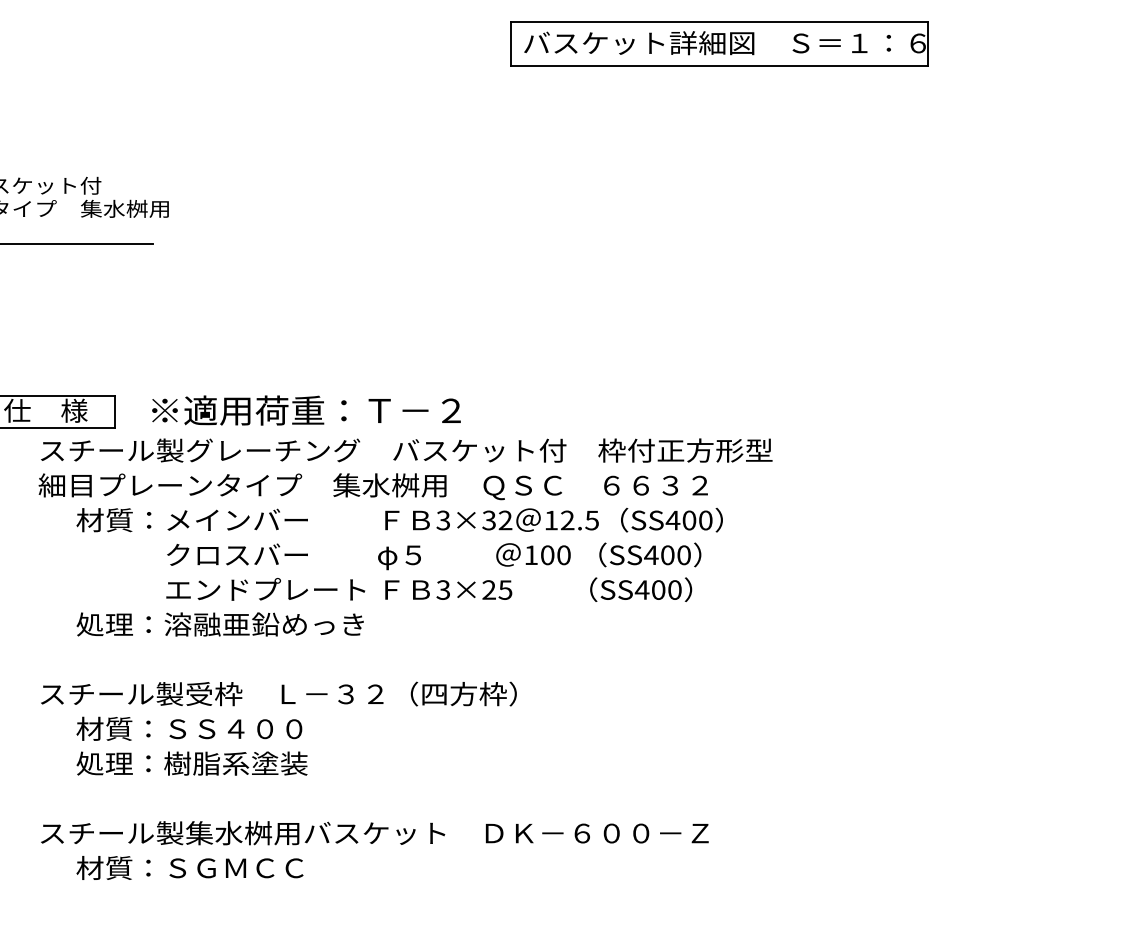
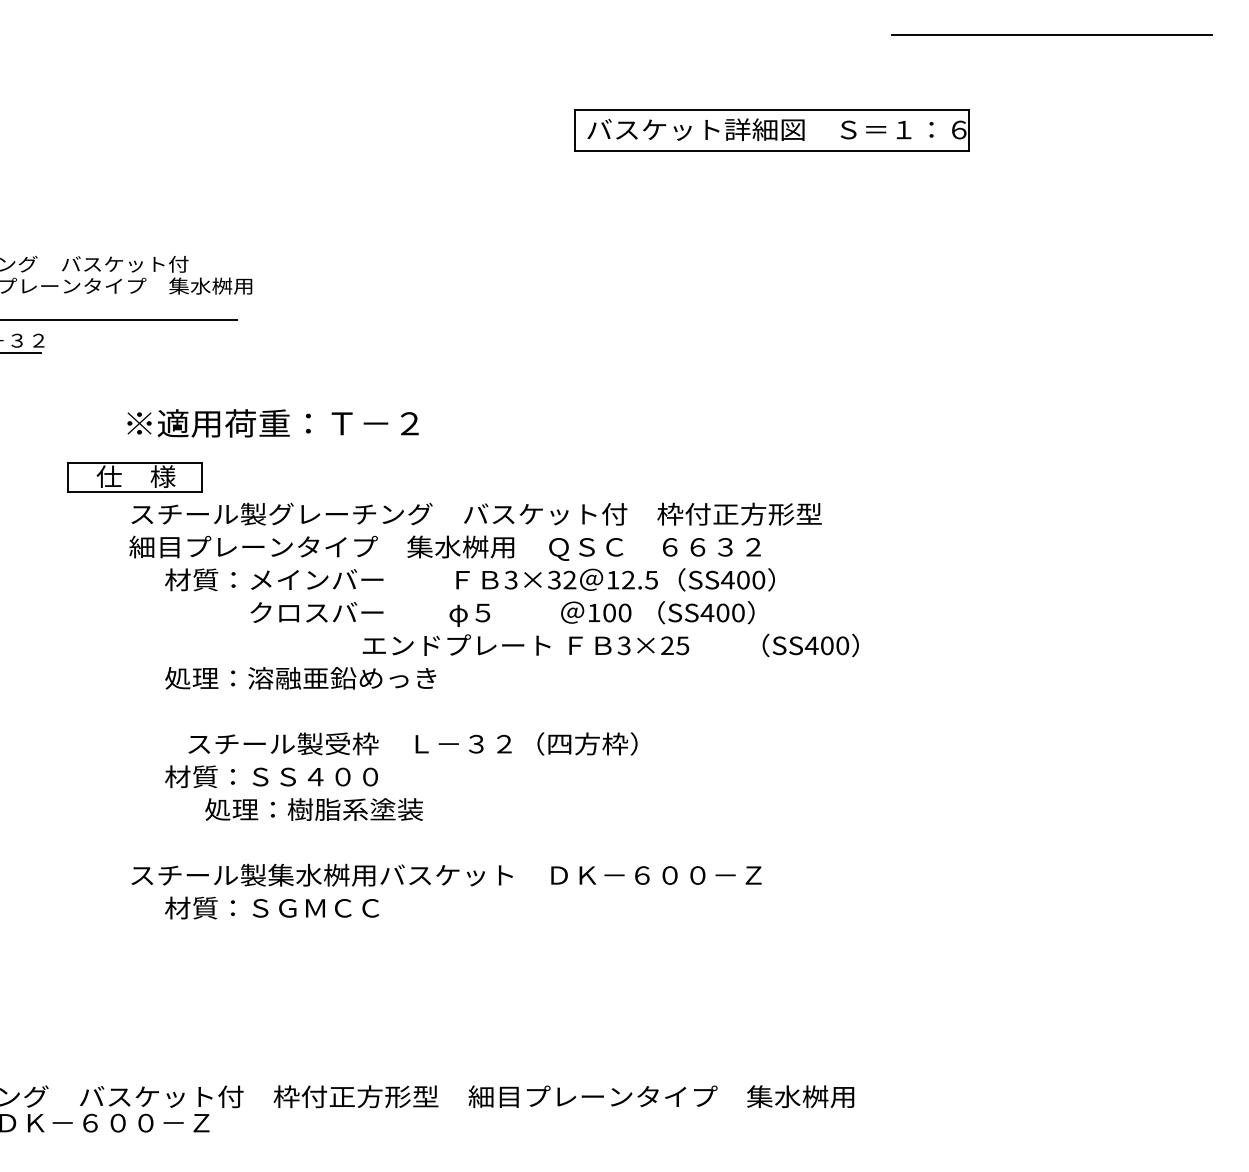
text: (305, 410) -> (272, 423), moved
text: (428, 589) -> (610, 645), moved
text: (278, 693) -> (412, 743), moved
text: (191, 763) -> (313, 809), moved

